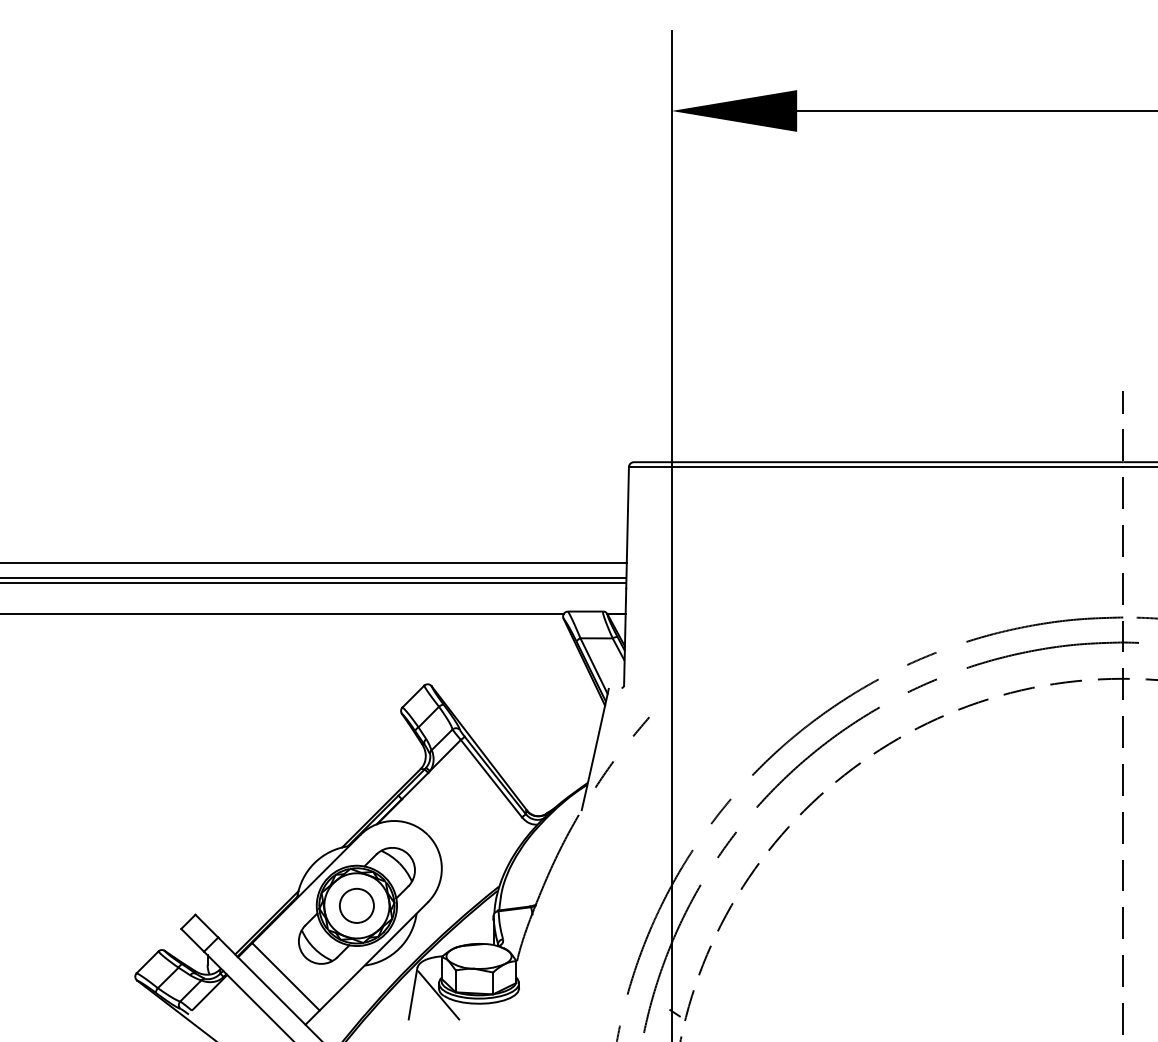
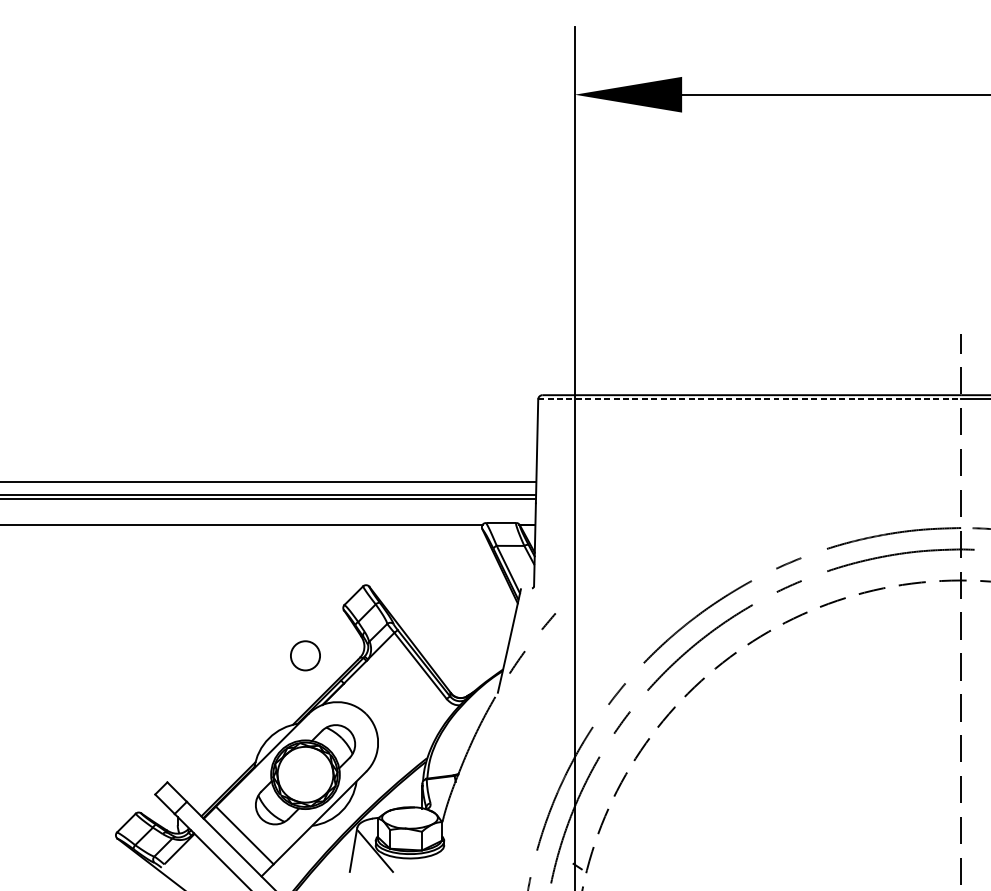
line: (876, 467) -> (750, 399), solid -> dashed
circle: (356, 905) -> (305, 655), moved

